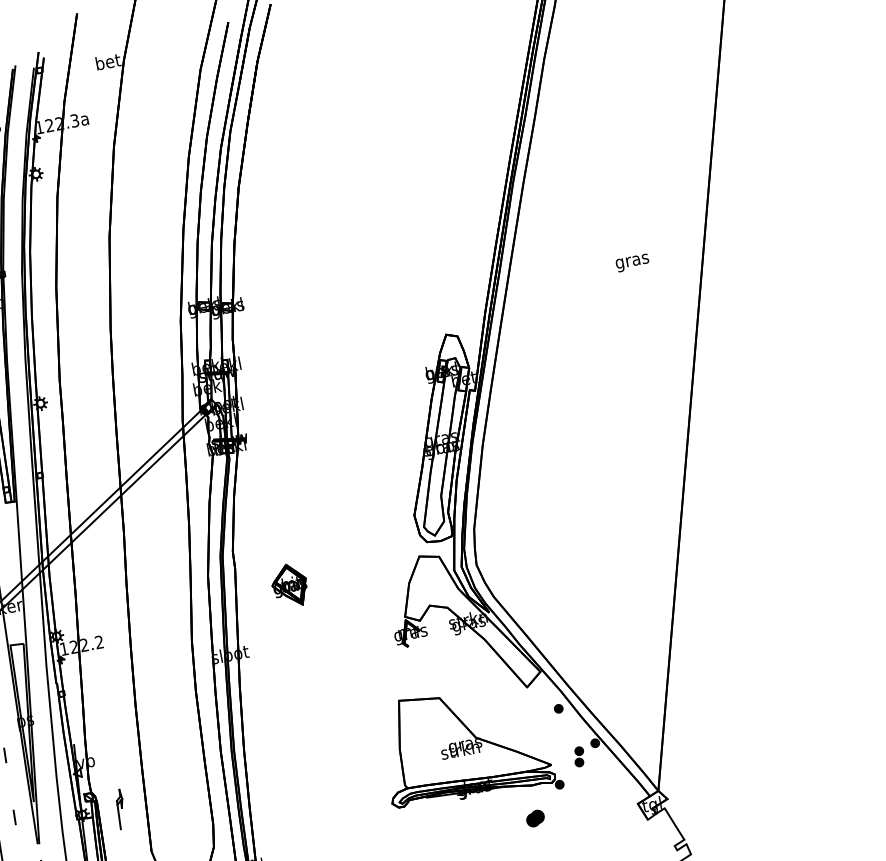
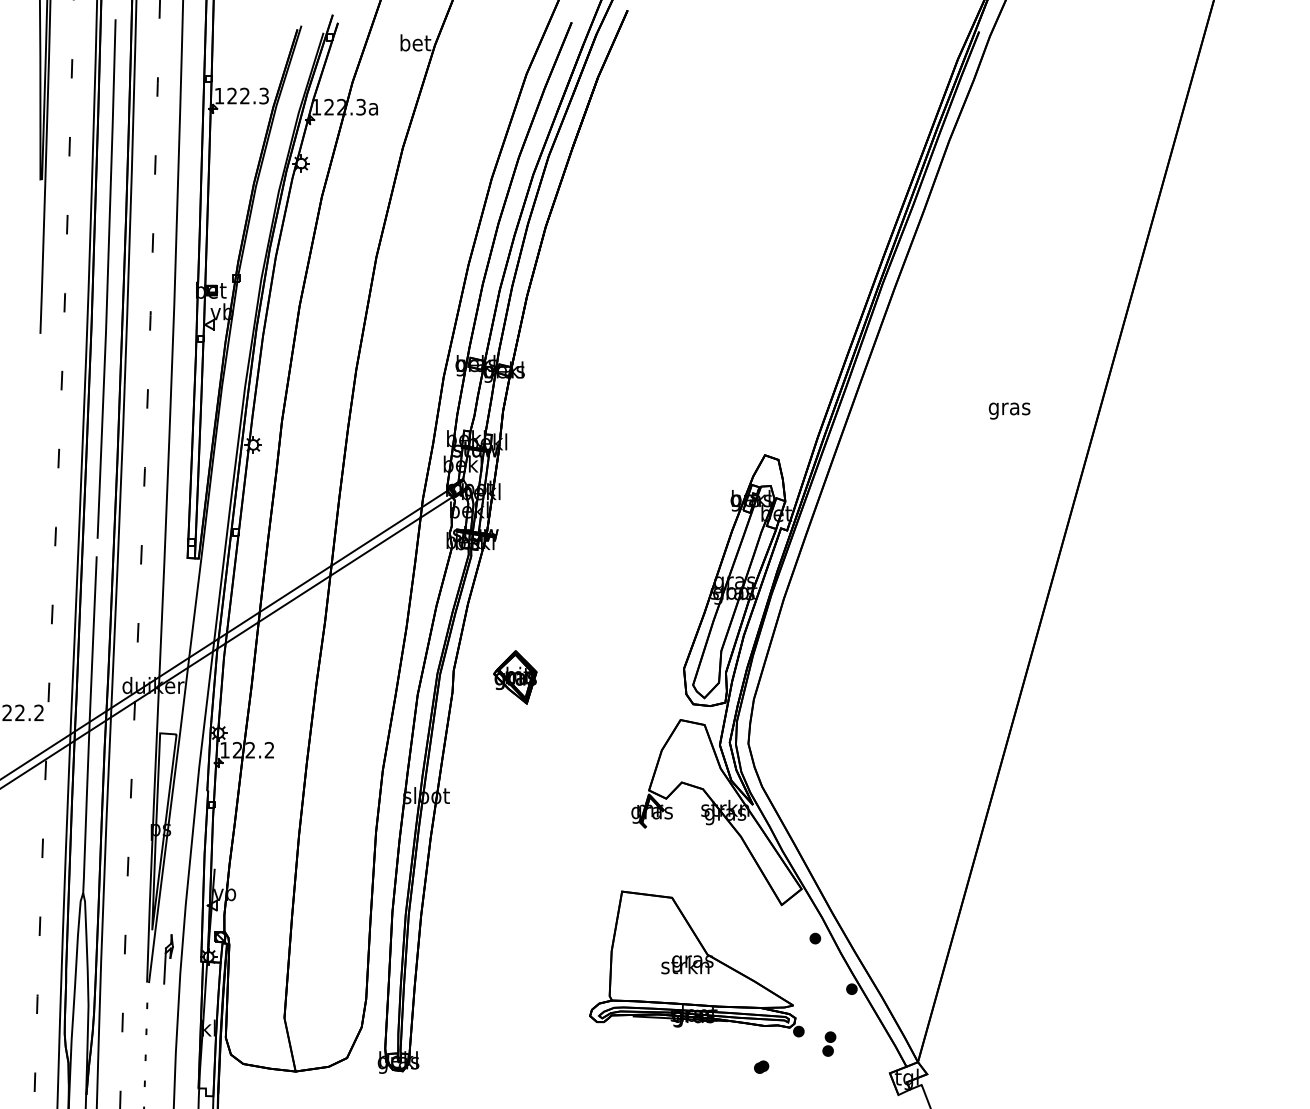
part: (289, 585) -> (515, 677), moved
part: (579, 756) -> (829, 1043), moved
part: (120, 809) -> (168, 959), moved
part: (535, 817) -> (761, 1066), size x0.62

